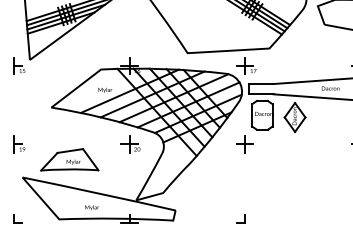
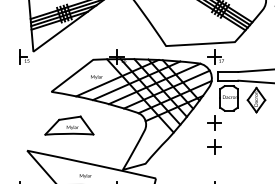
part: (19, 144) -> (24, 122), removed
part: (130, 144) -> (118, 122), removed
part: (69, 159) -> (69, 125), moved
part: (244, 173) -> (213, 147), added

